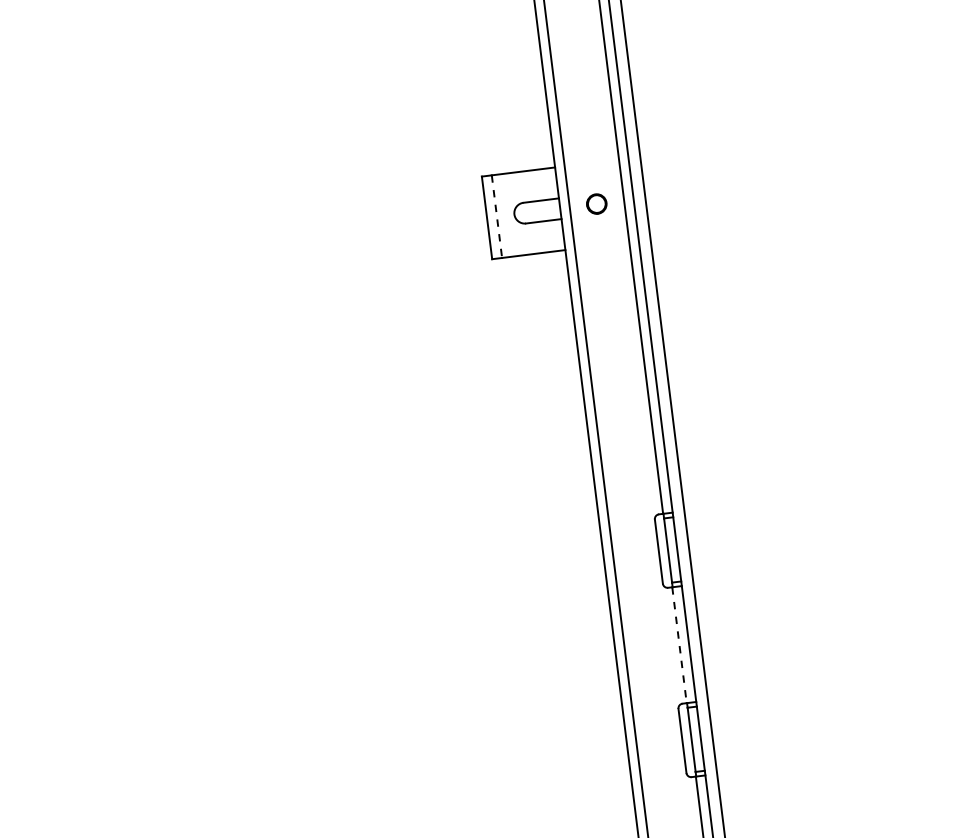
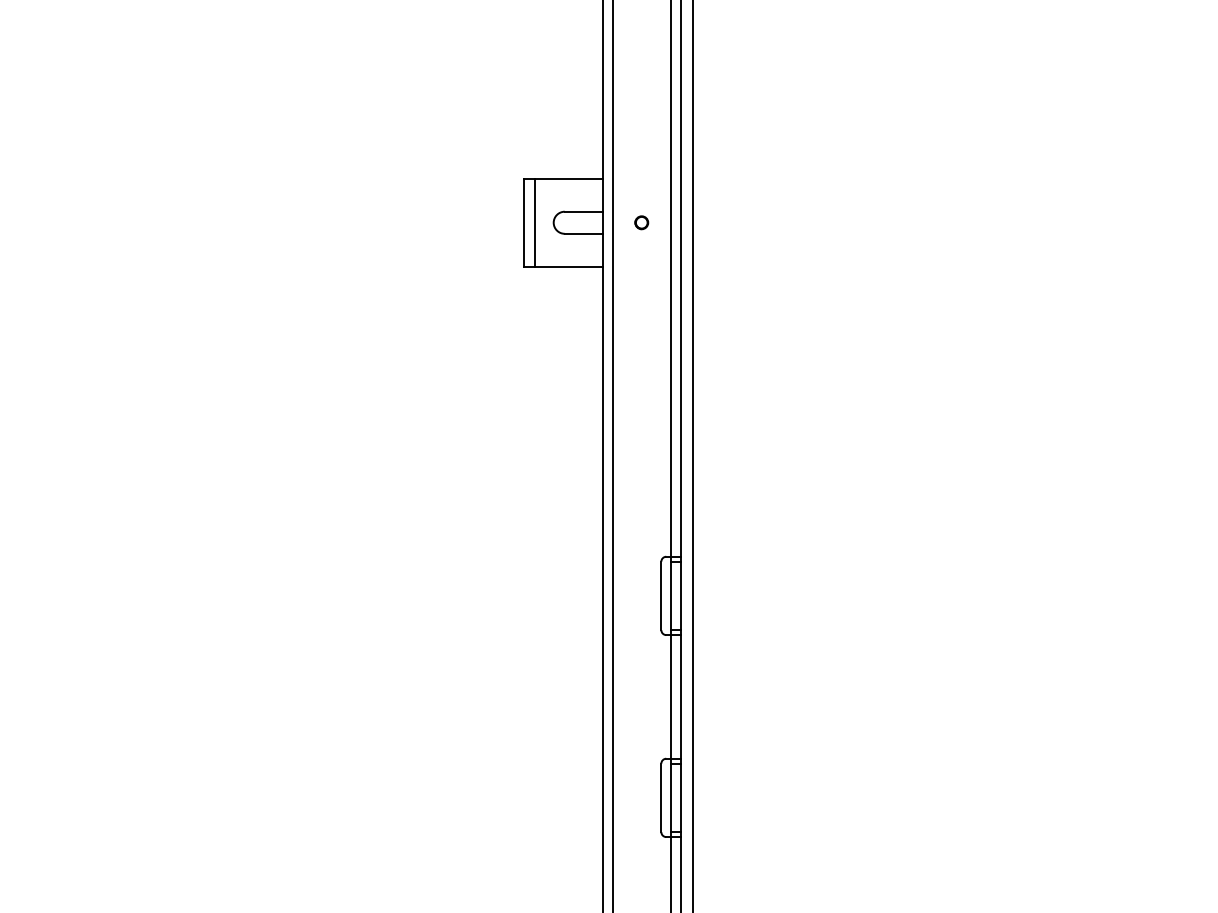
part: (596, 203) -> (641, 222), size x0.62
line: (497, 217) -> (535, 223), dashed -> solid
line: (679, 644) -> (670, 696), dashed -> solid

